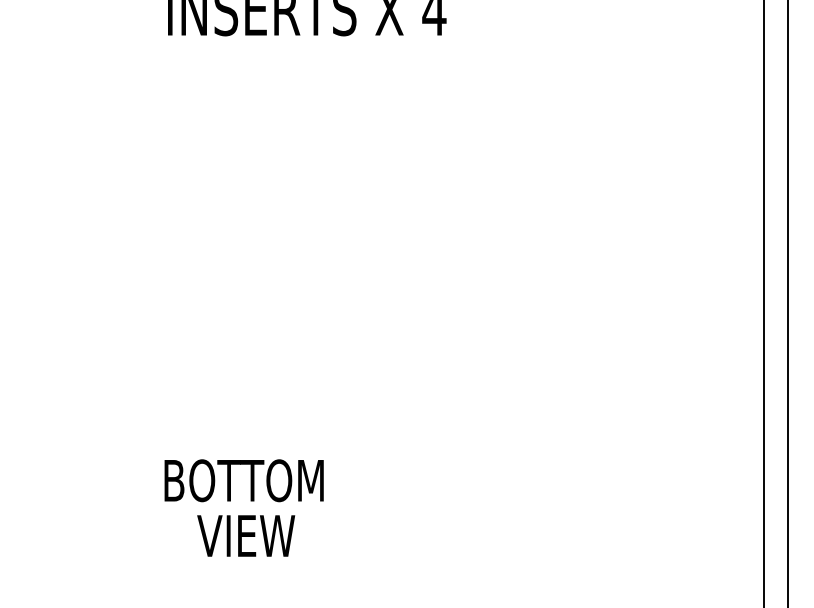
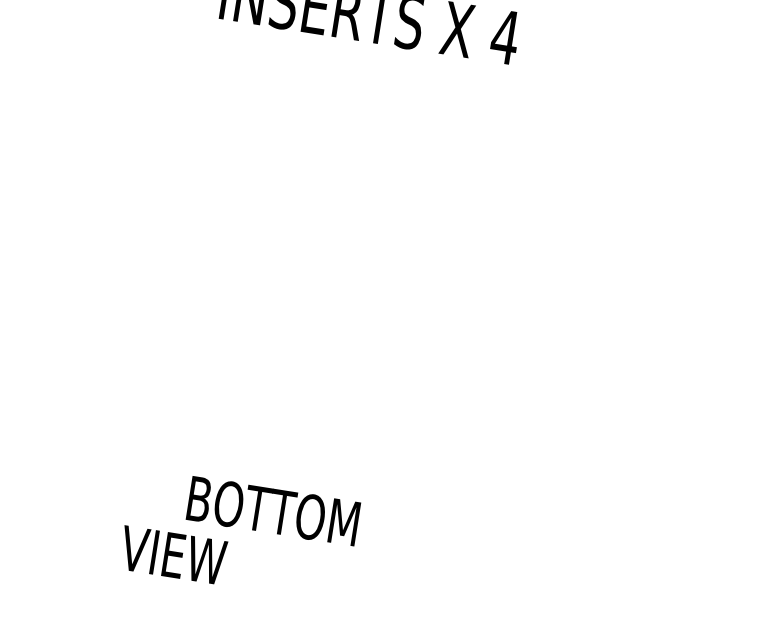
text: (243, 480) -> (272, 510), moved
text: (246, 535) -> (173, 554), moved

